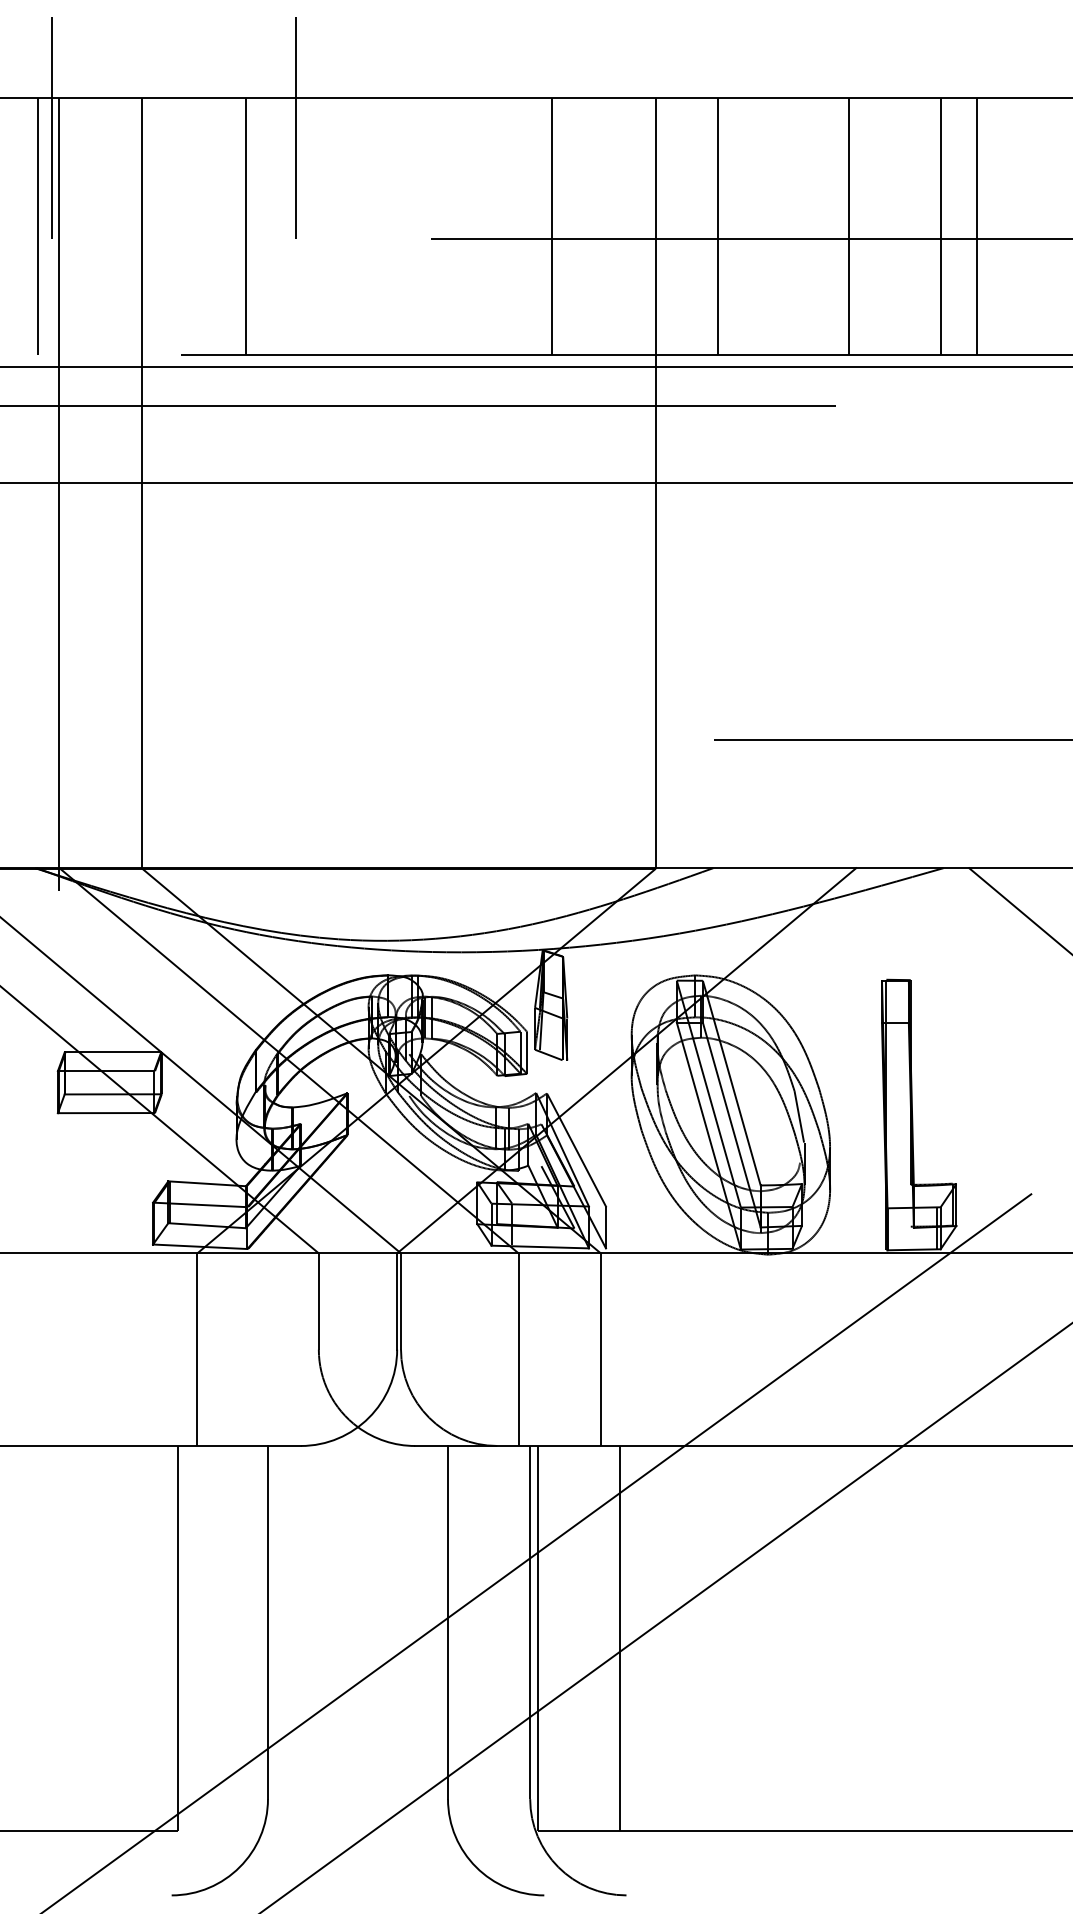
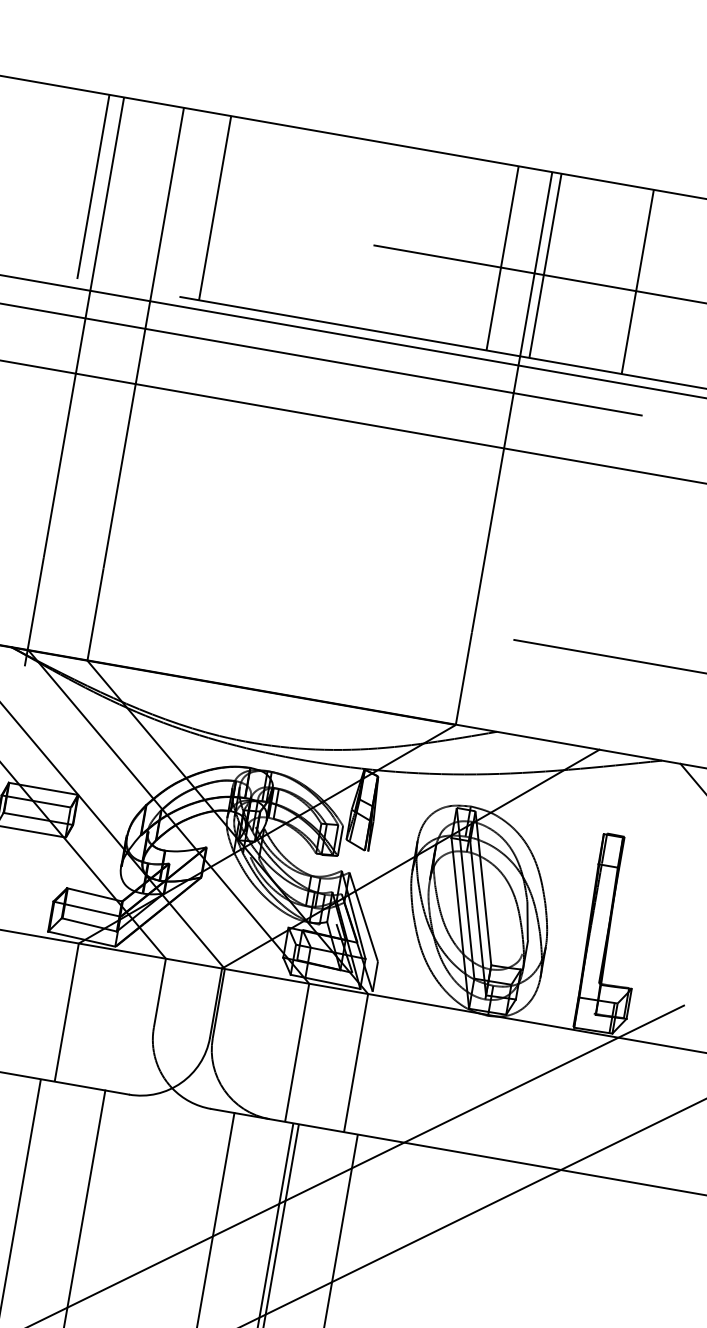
line: (52, 128) -> (115, 118), removed
line: (296, 128) -> (290, 149), removed
line: (246, 225) -> (215, 207), moved
line: (552, 225) -> (503, 257), moved
line: (717, 225) -> (545, 265), moved
line: (848, 225) -> (637, 281), moved

